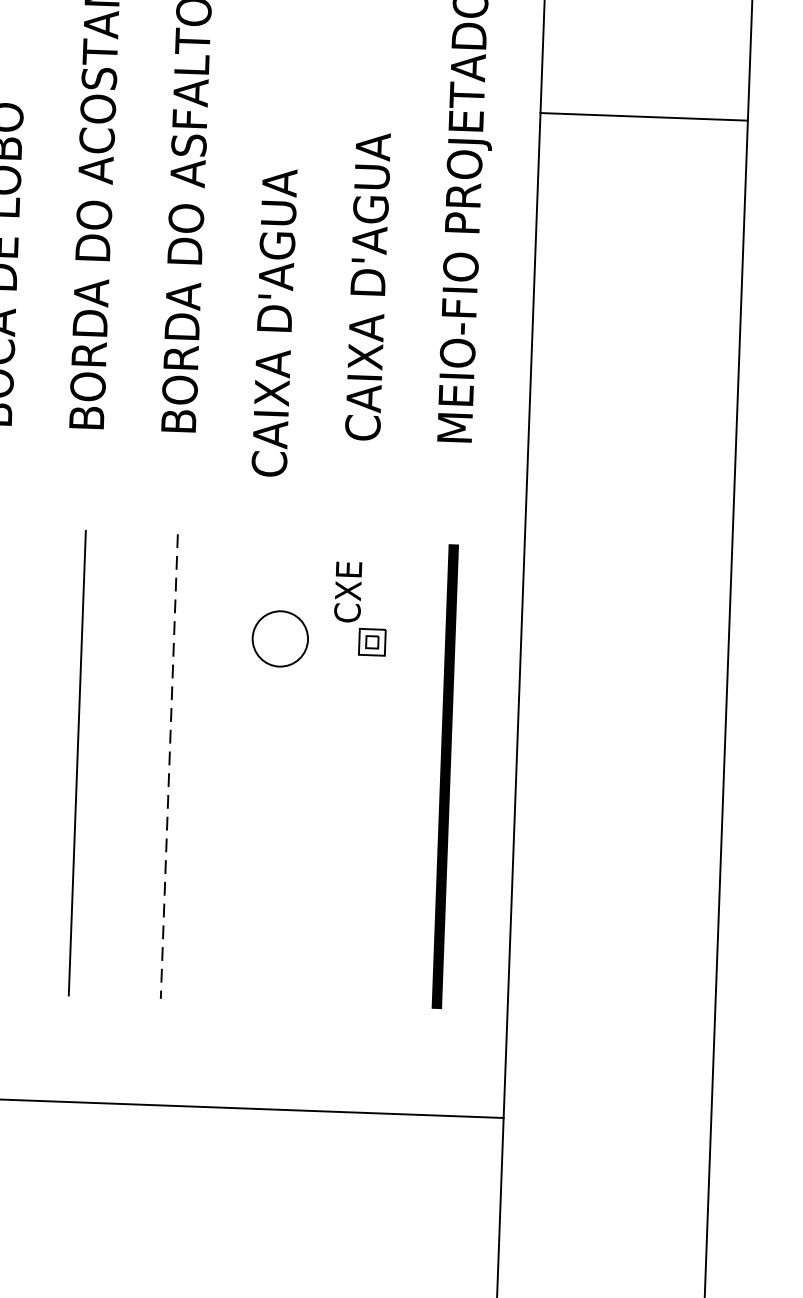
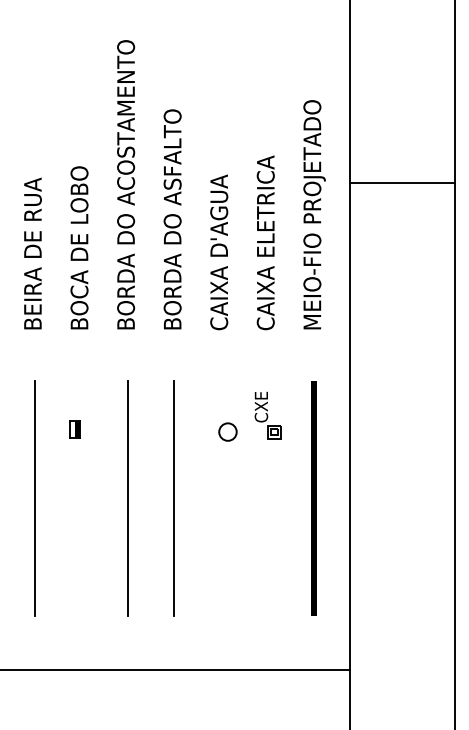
line: (642, 116) -> (401, 183), moved
text: (370, 192) -> (265, 204), CAIXA D'AGUA -> CAIXA ELETRICA
text: (275, 323) -> (219, 252), moved
circle: (279, 637) -> (227, 431), size x0.62
line: (169, 766) -> (174, 498), dashed -> solid

